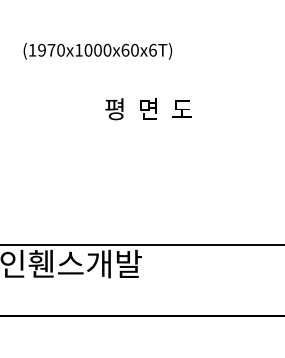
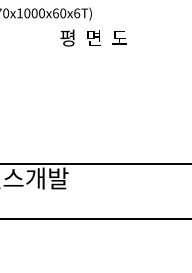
text: (148, 109) -> (93, 38), moved

